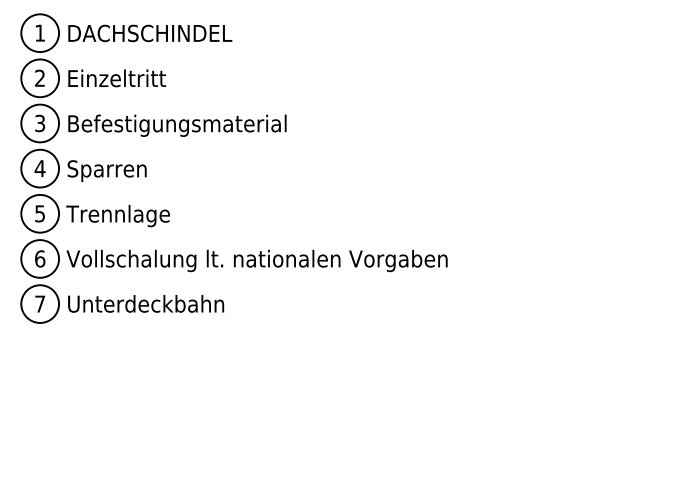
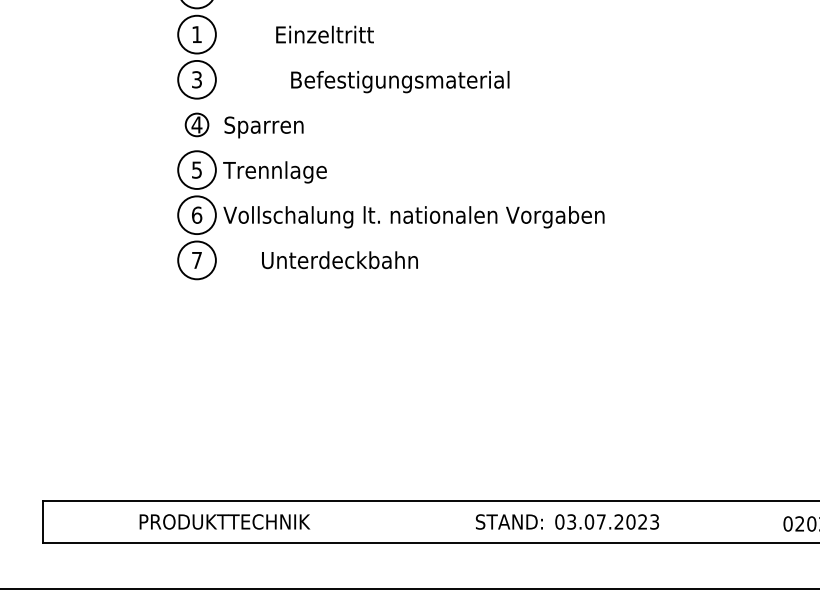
text: (39, 78) -> (196, 34), 2 -> 1
text: (116, 78) -> (324, 34), moved
text: (177, 126) -> (400, 82), moved
circle: (39, 168) -> (196, 124), size x0.6
text: (145, 304) -> (339, 260), moved

